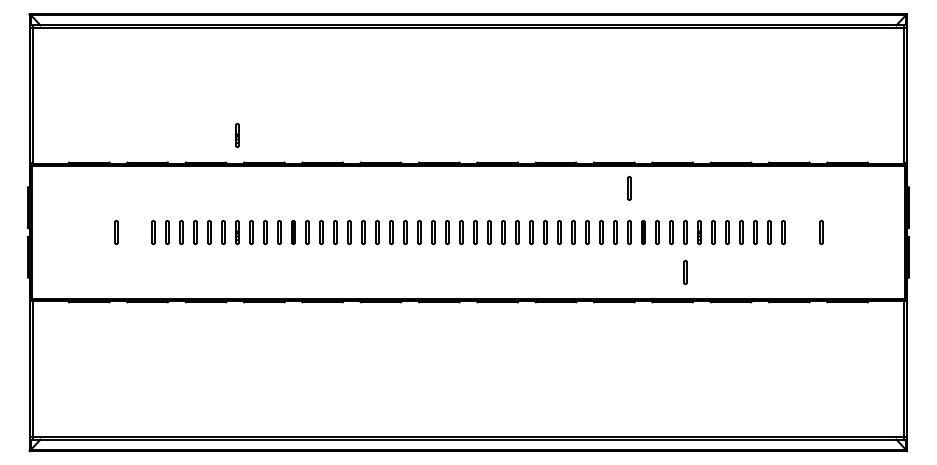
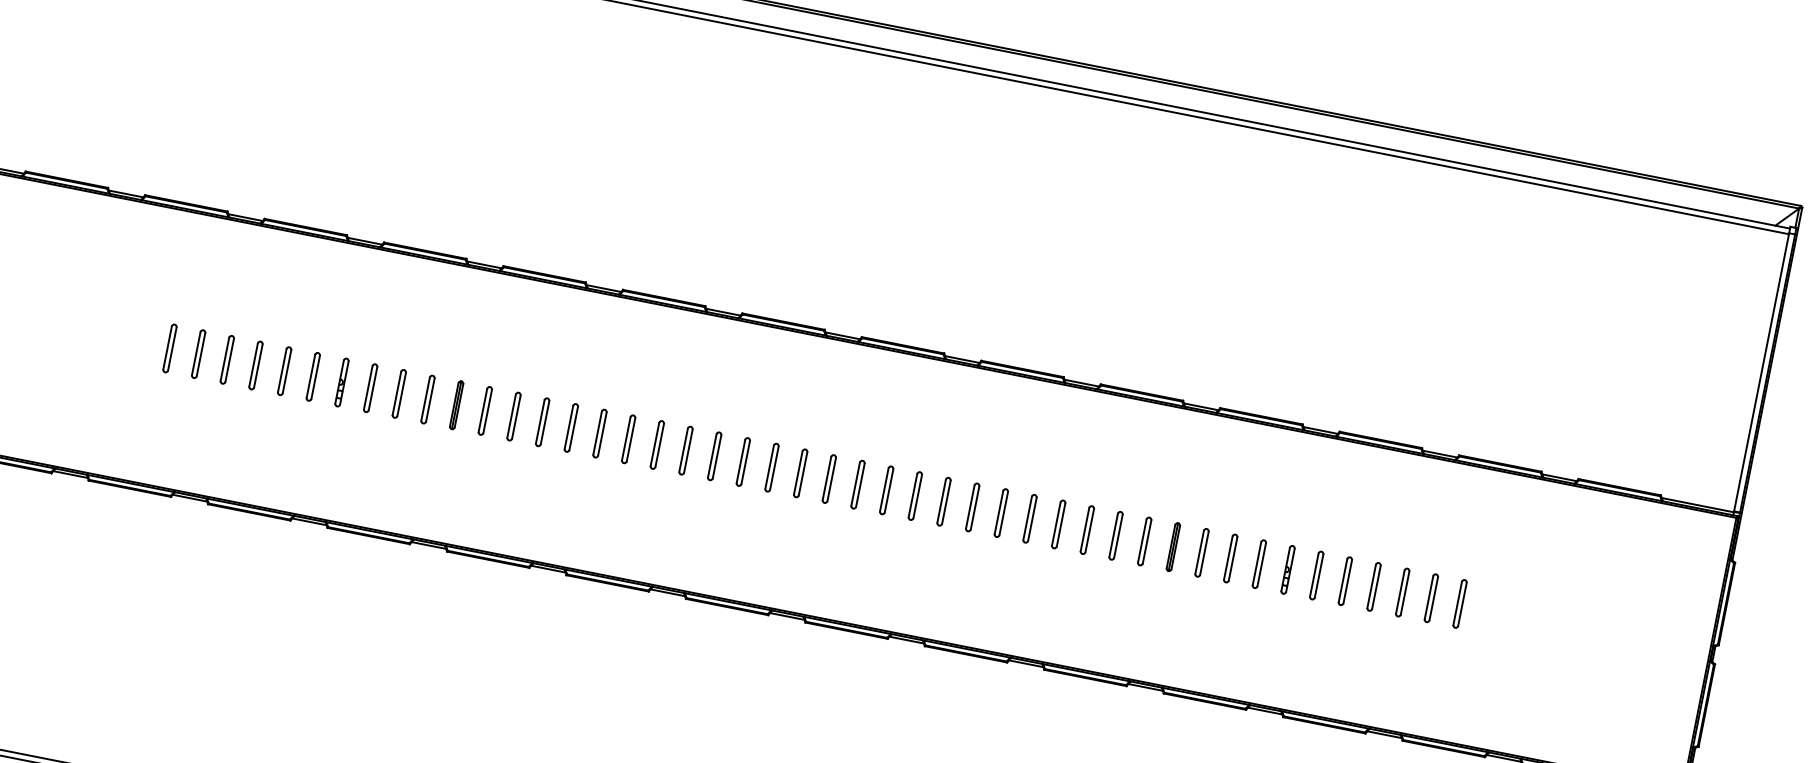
line: (237, 135) -> (381, 183), removed
line: (628, 188) -> (1160, 450), removed
line: (115, 232) -> (92, 333), removed
line: (820, 232) -> (1535, 618), removed
line: (684, 272) -> (1241, 645), removed

